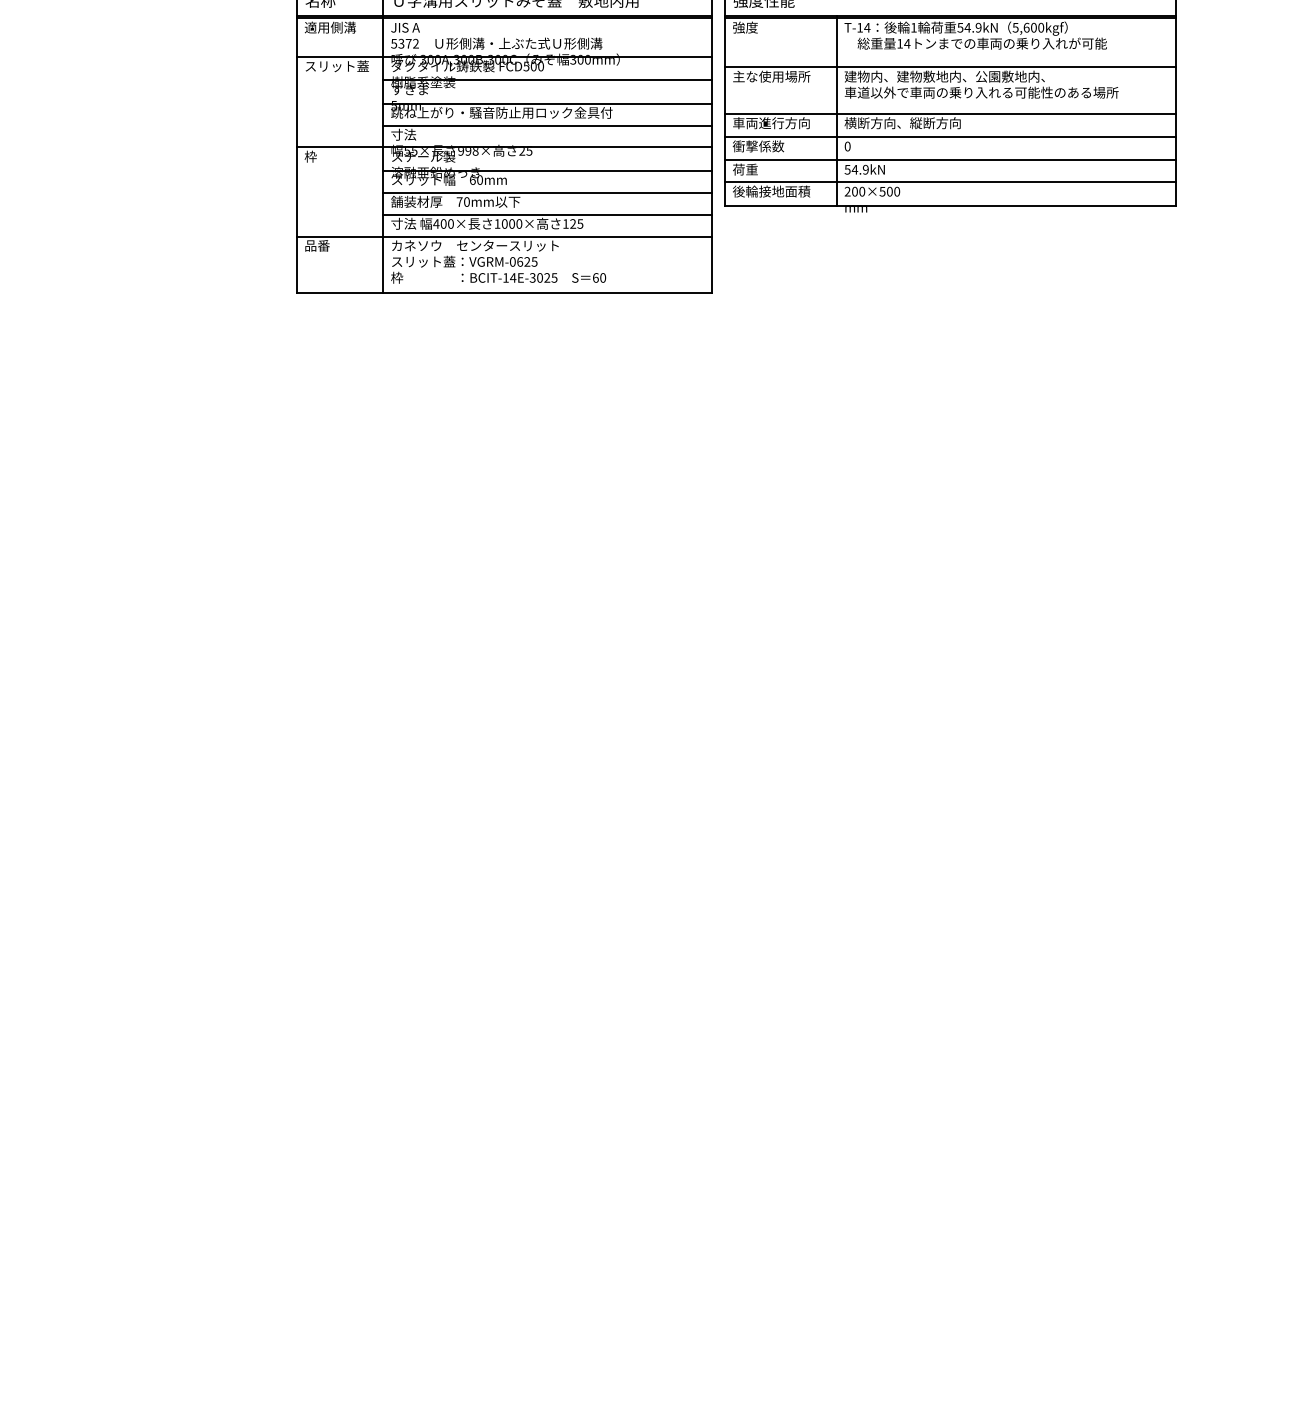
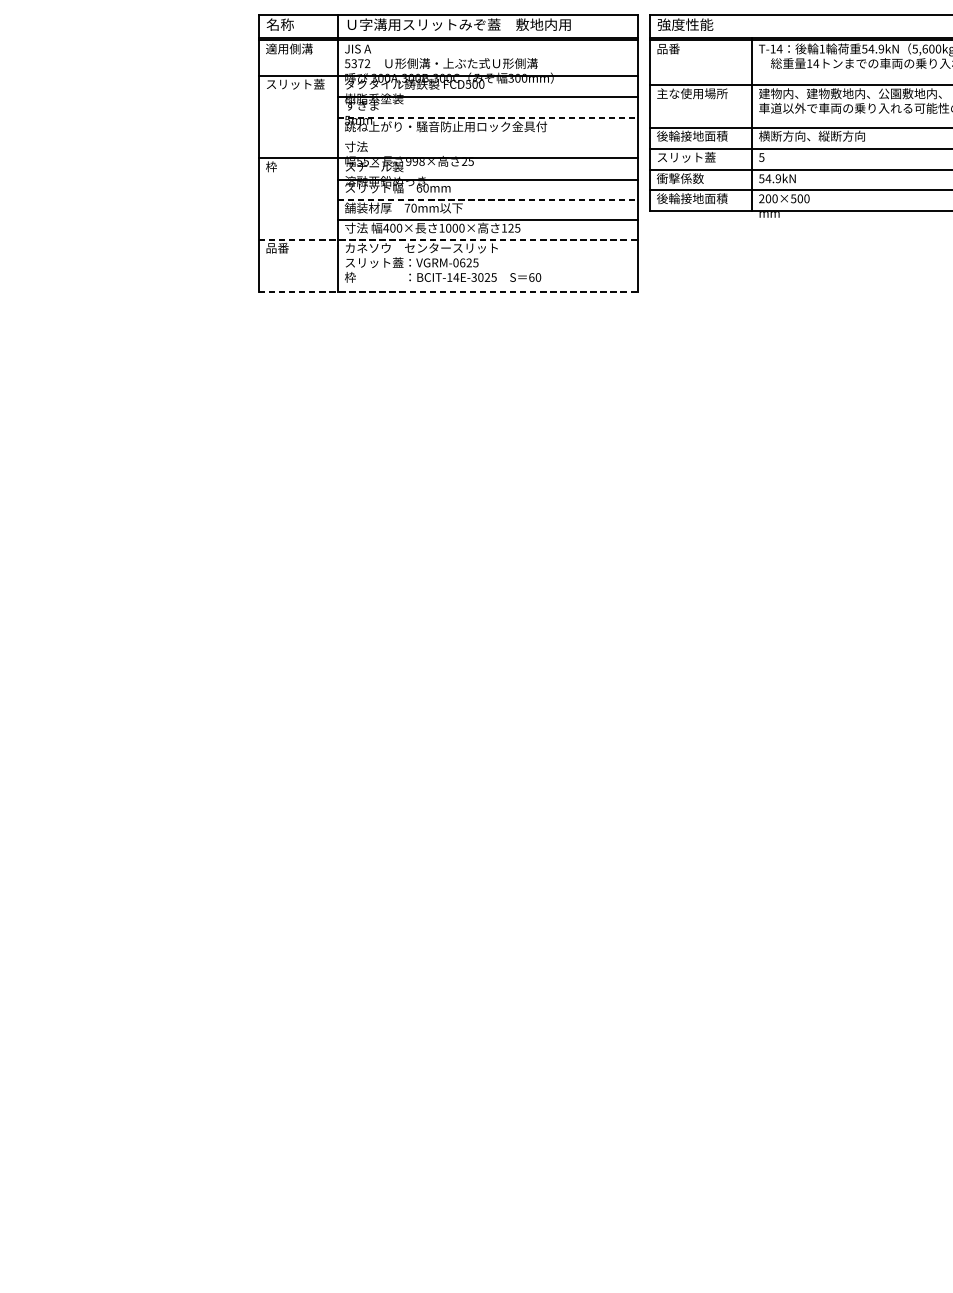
text: (745, 27) -> (668, 48), 強度 -> 品番
line: (548, 103) -> (488, 118), solid -> dashed
text: (771, 123) -> (692, 136), 車両進行方向 -> 後輪接地面積
line: (547, 125) -> (487, 138), removed
text: (764, 146) -> (685, 157), 衝撃係数 -> スリット蓋
text: (847, 146) -> (761, 157), 0 -> 5
text: (758, 169) -> (680, 178), 荷重 -> 衝撃係数
line: (548, 192) -> (488, 199), solid -> dashed
line: (504, 236) -> (448, 239), solid -> dashed
line: (504, 293) -> (448, 291), solid -> dashed

